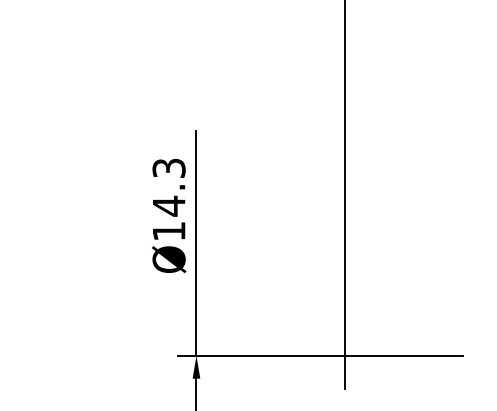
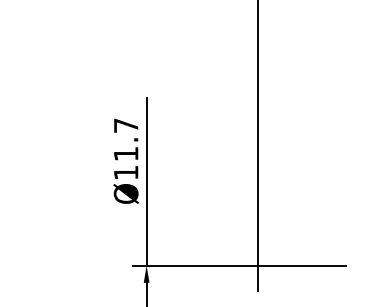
text: (168, 187) -> (125, 140), Ø14.3 -> Ø11.7

